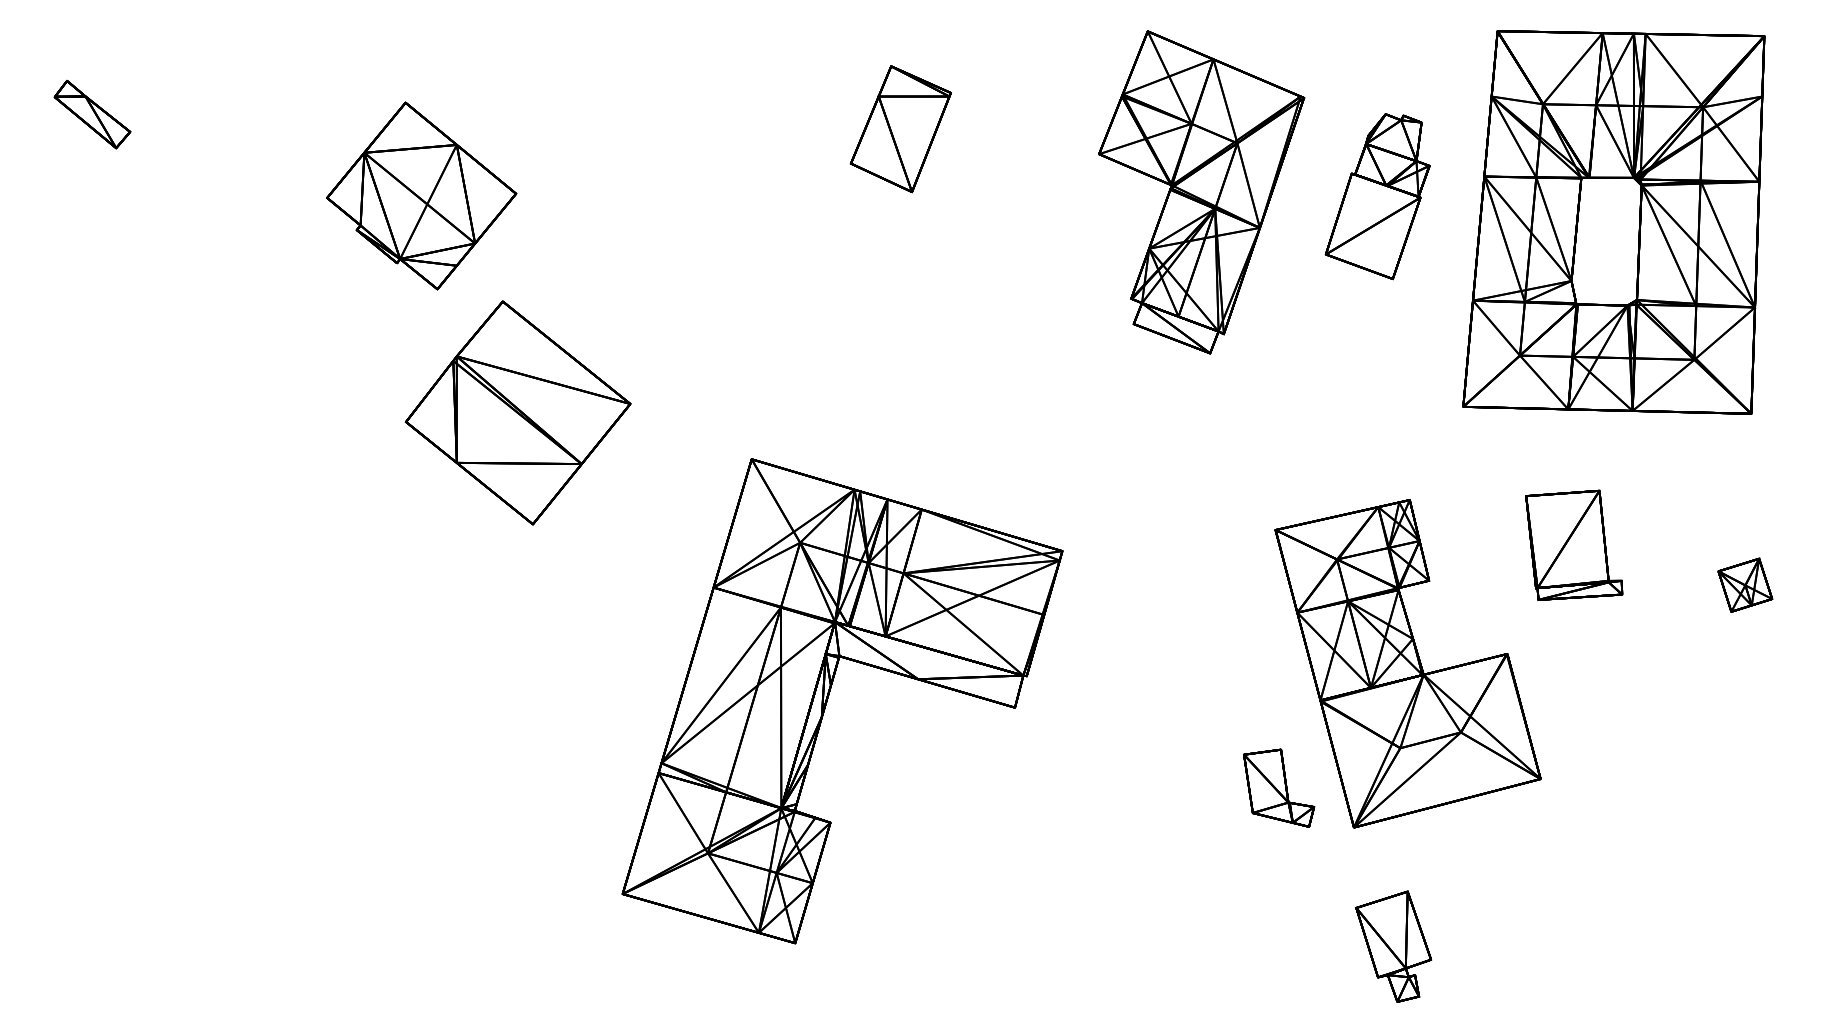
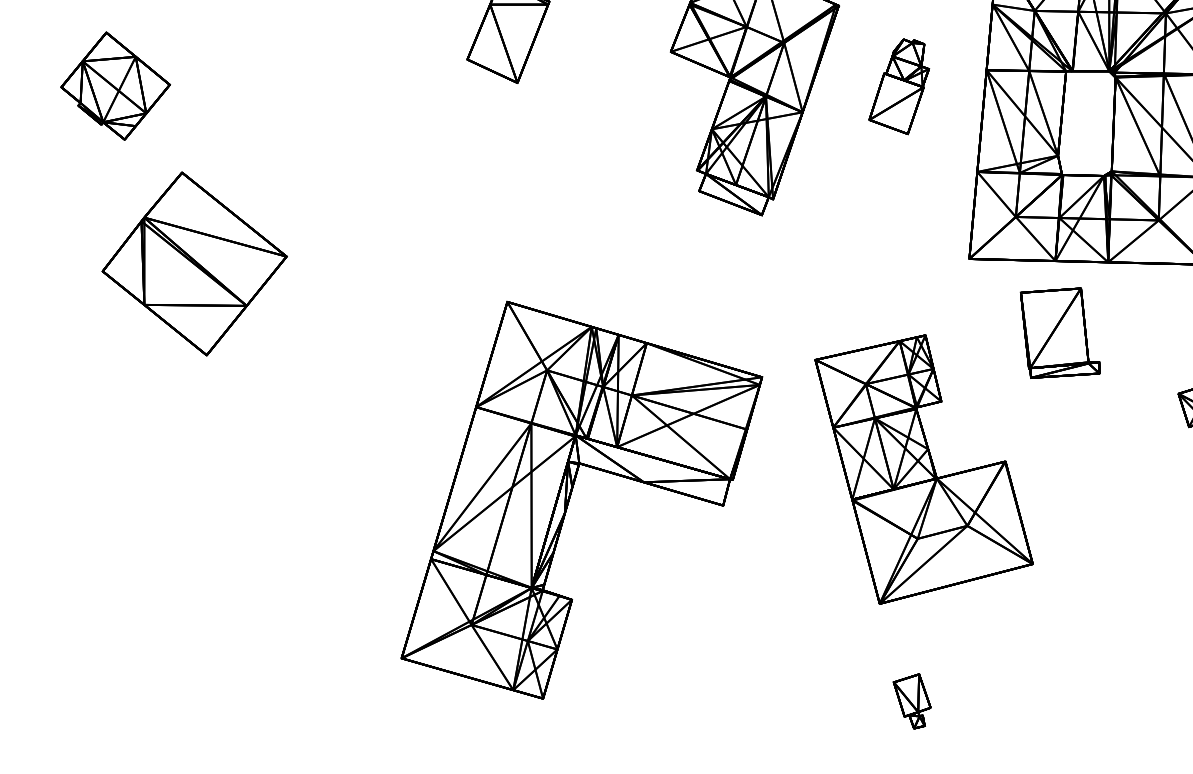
part: (421, 195) -> (115, 85), size x0.7
part: (1377, 196) -> (899, 86), size x0.7
part: (1574, 544) -> (1060, 332), moved
part: (829, 695) -> (571, 495), moved
part: (1279, 787) -> (818, 570), removed
part: (1393, 946) -> (912, 701), size x0.6

